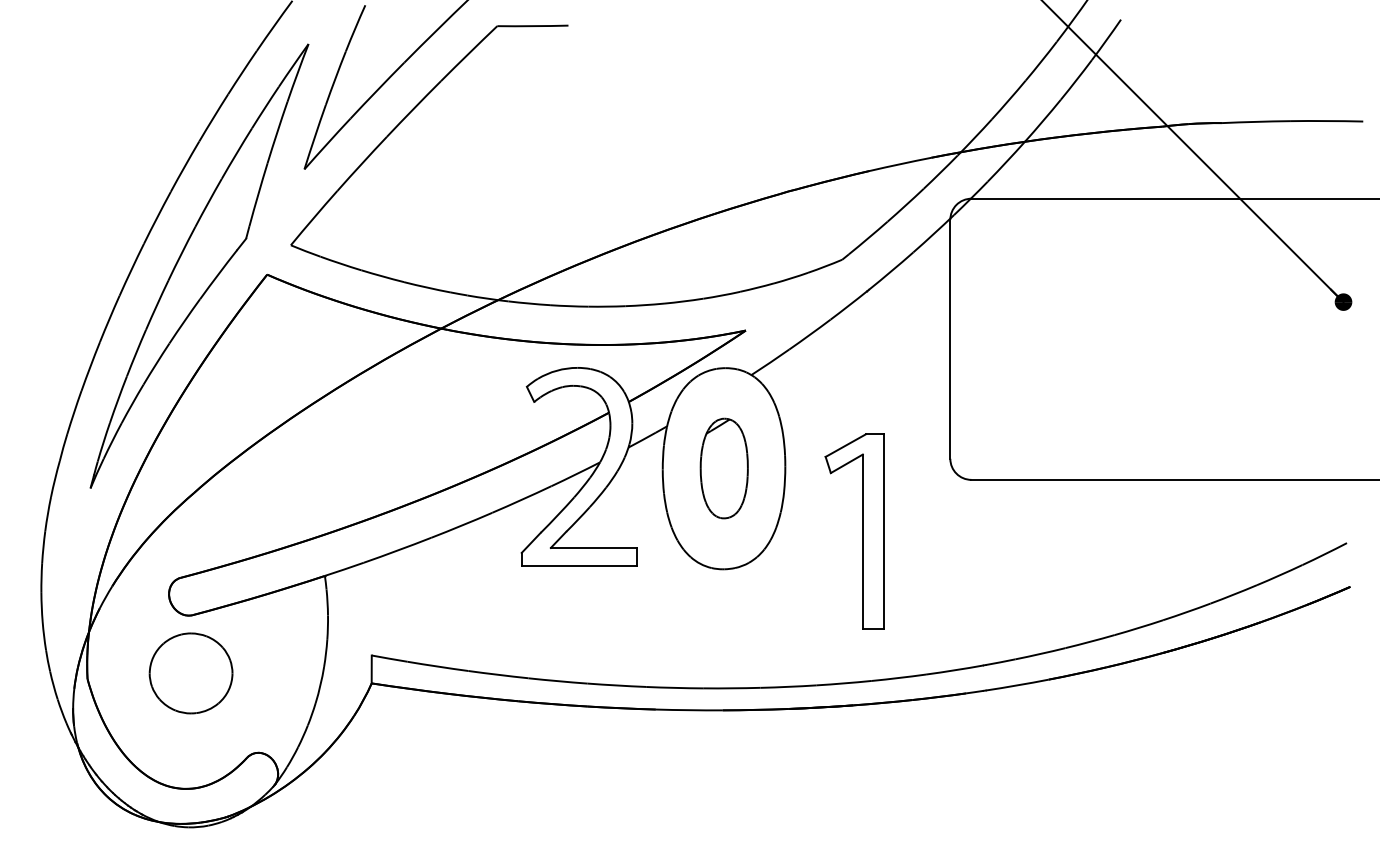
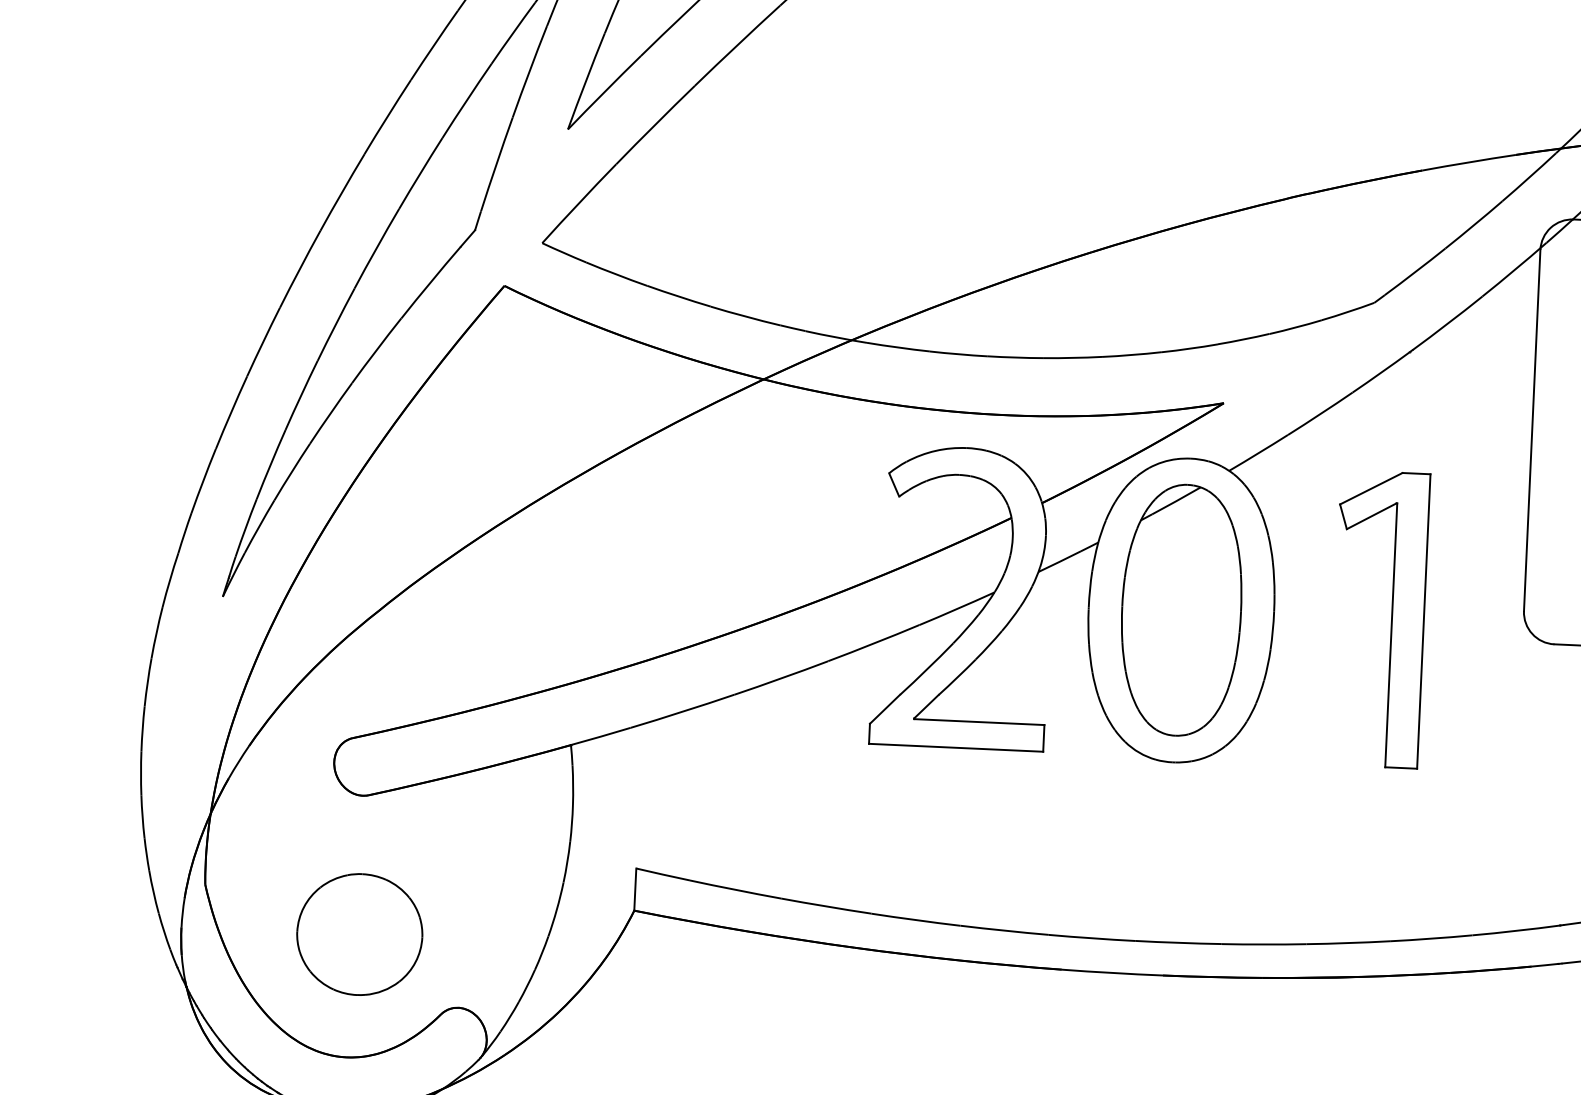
part: (724, 468) -> (1182, 610), size x1.67
part: (862, 531) -> (1390, 619), moved
part: (190, 673) -> (358, 934), moved

